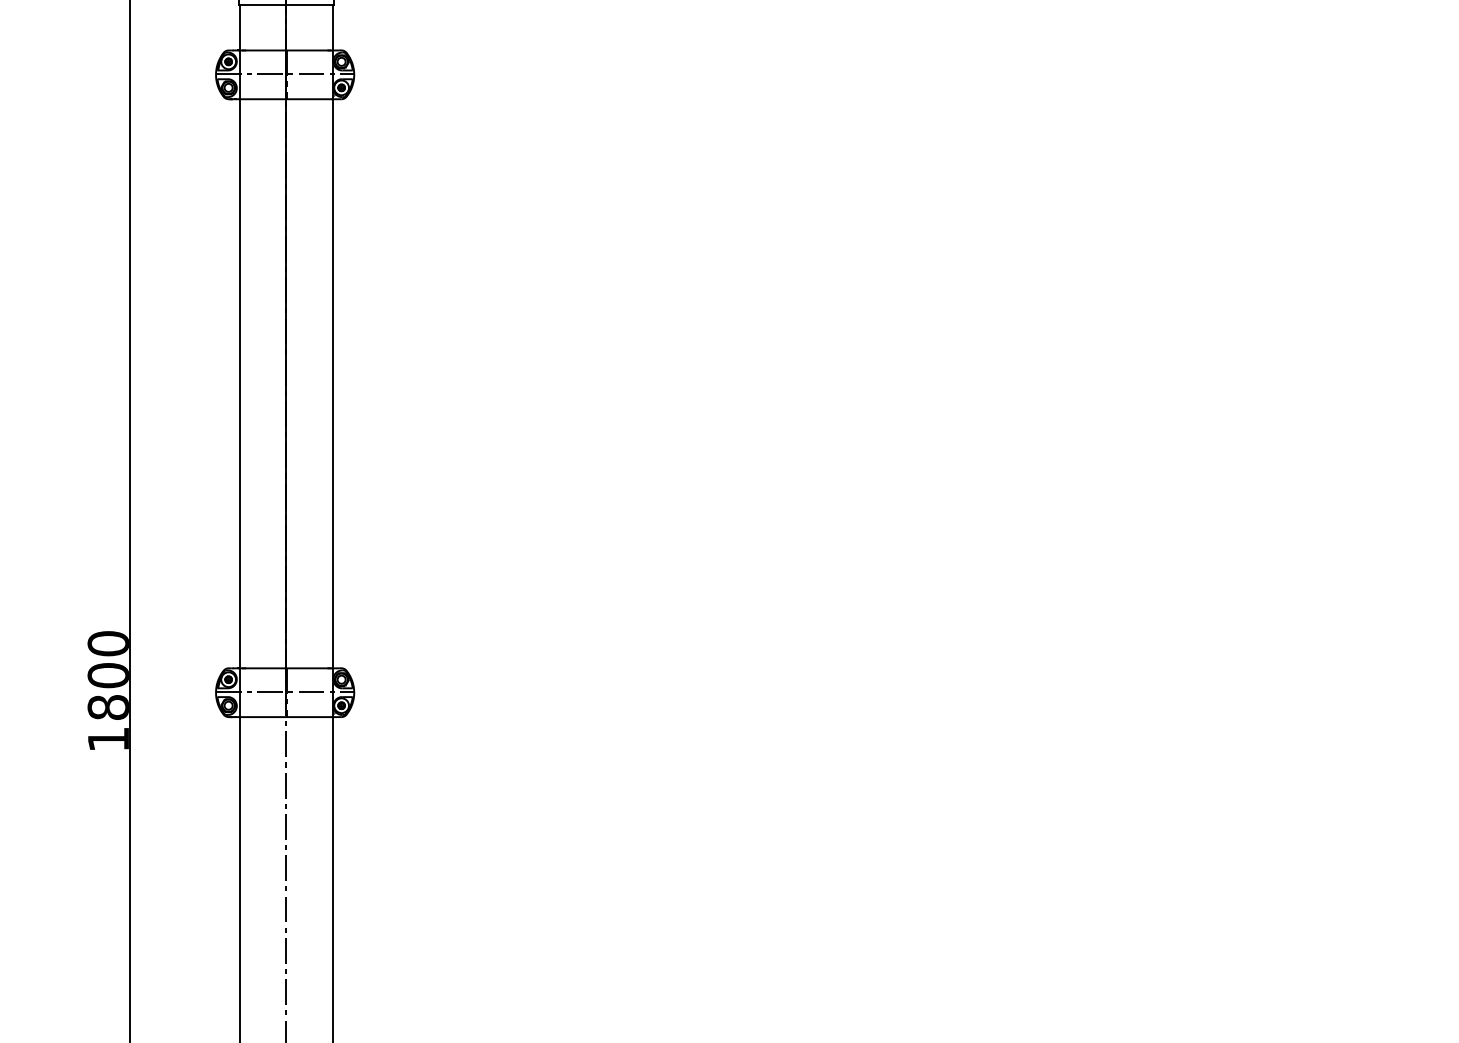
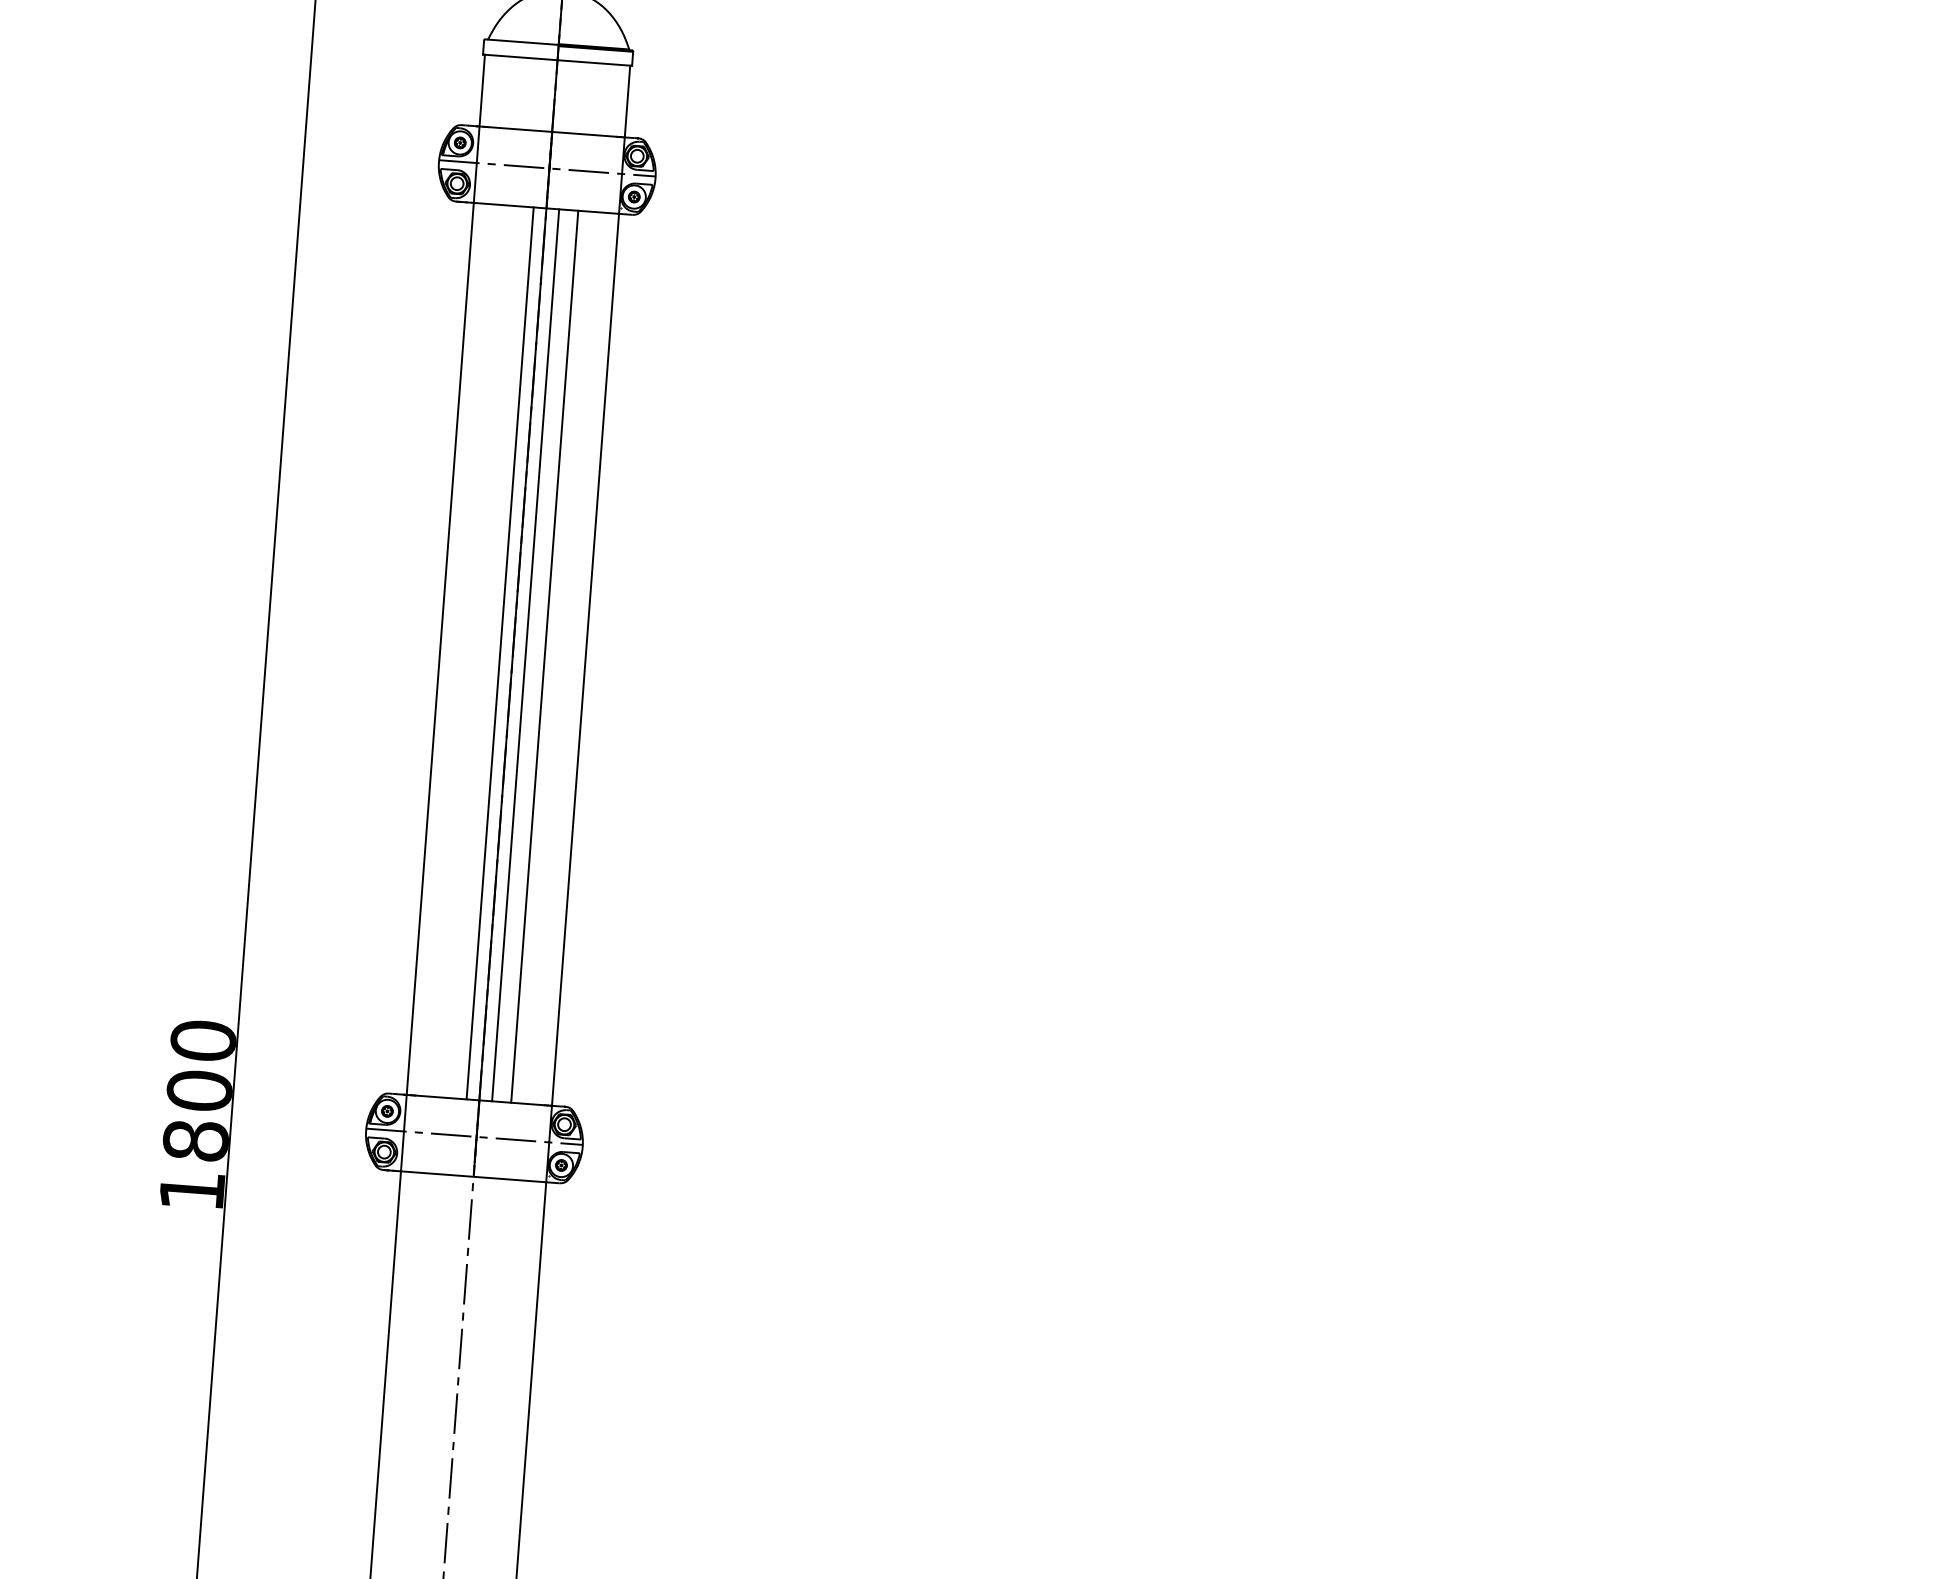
line: (278, 383) -> (500, 652), added
line: (294, 383) -> (525, 654), added
line: (306, 383) -> (544, 656), added

